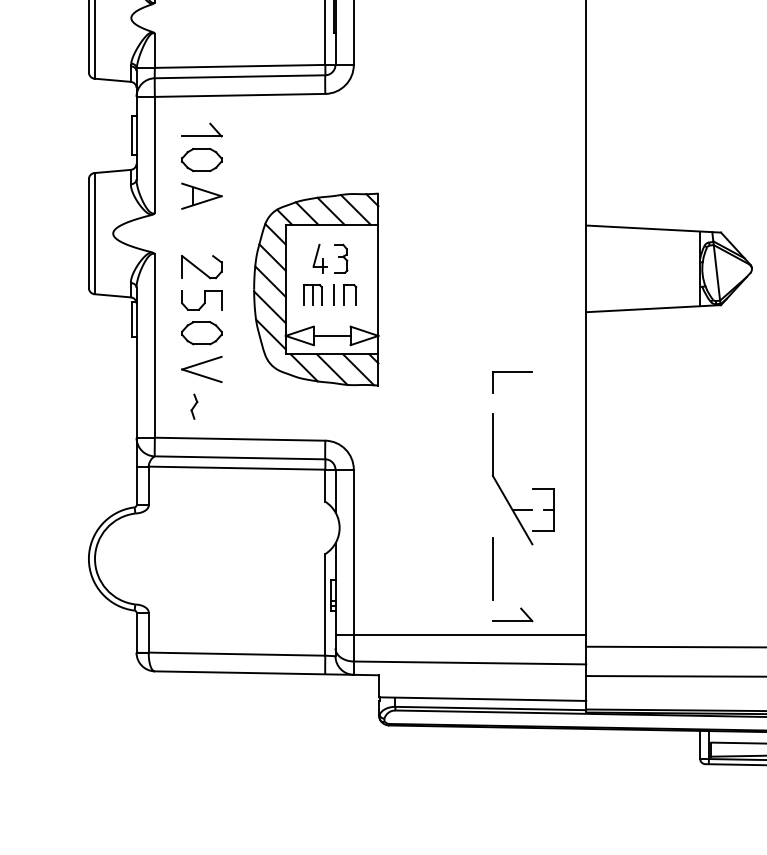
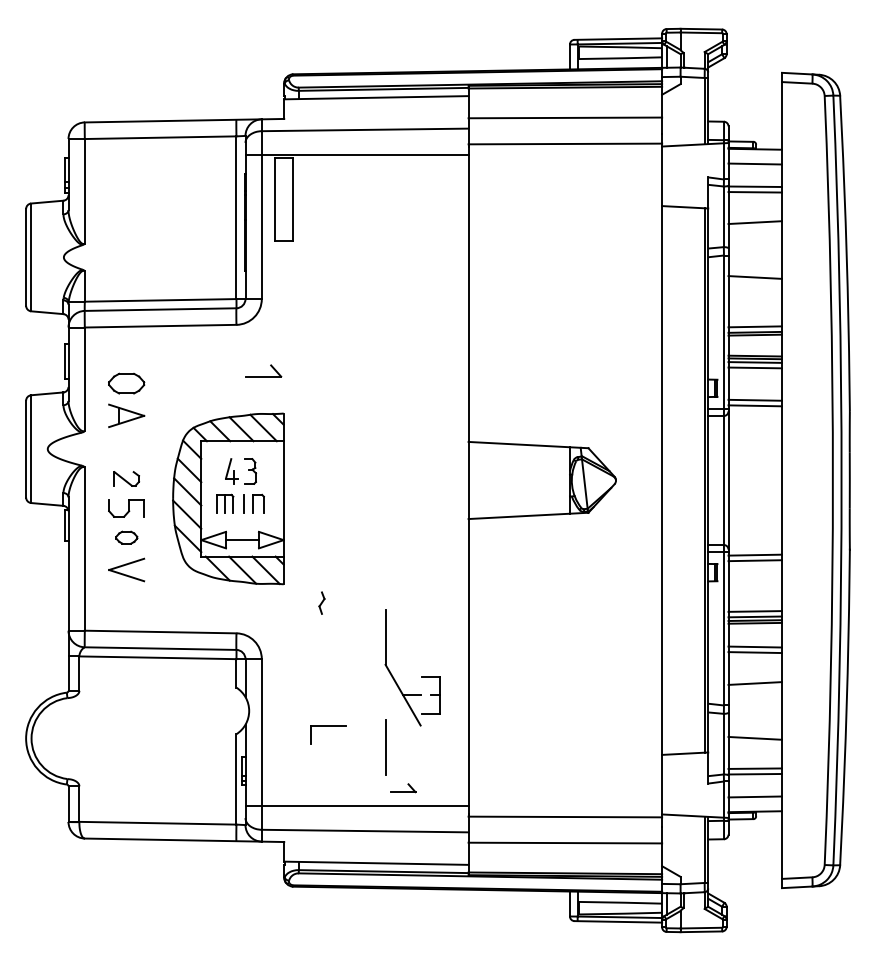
part: (201, 129) -> (263, 370), moved
part: (201, 266) -> (126, 478), size x0.7
part: (201, 332) -> (126, 537), size x0.6
part: (513, 373) -> (328, 726), moved
part: (193, 406) -> (321, 602), moved
part: (513, 613) -> (403, 787), size x0.7

